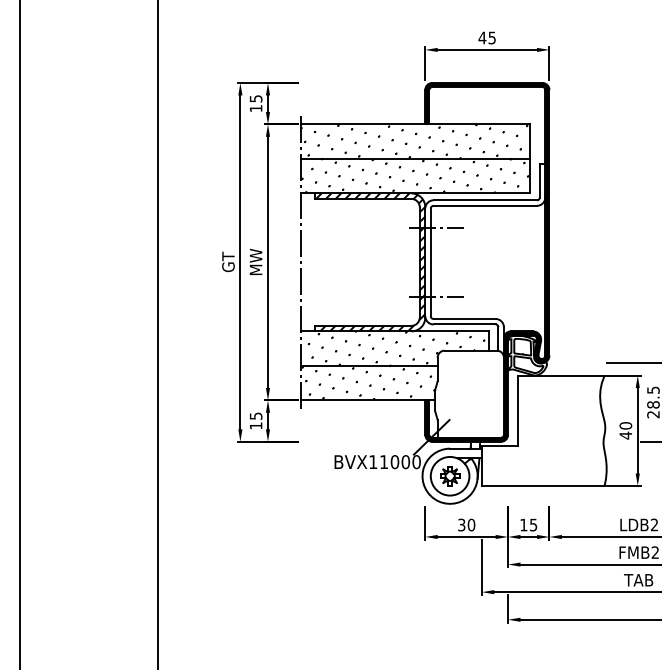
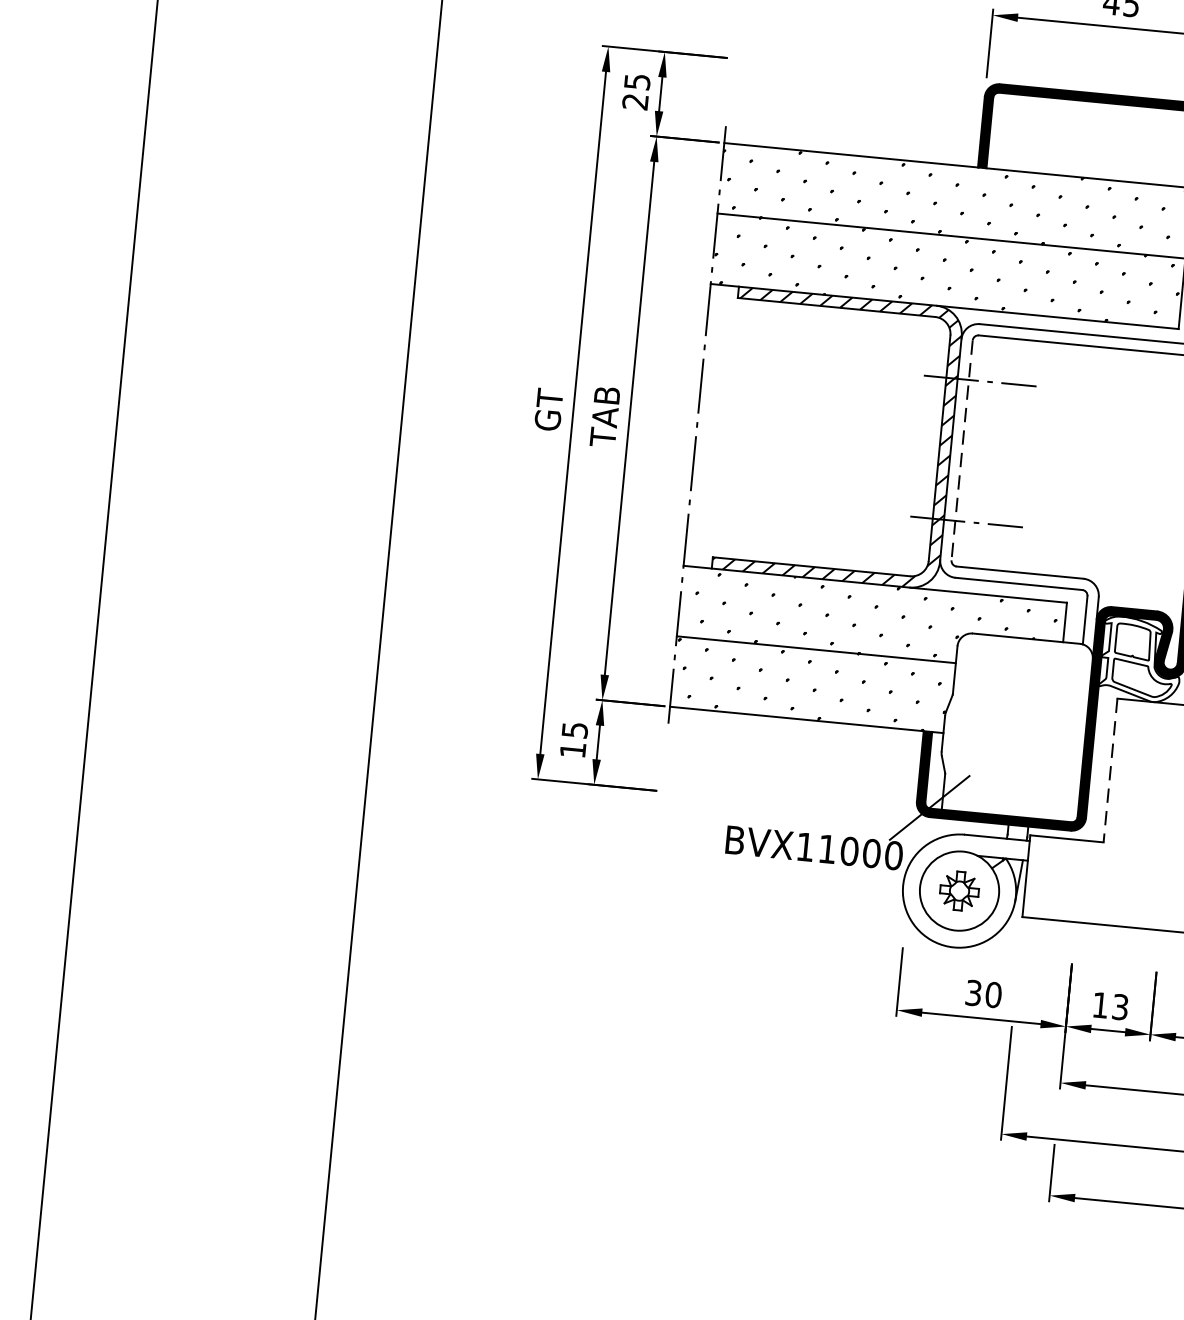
text: (255, 108) -> (634, 101), 15 -> 25
text: (255, 262) -> (604, 416), MW -> TAB
line: (430, 262) -> (961, 450), solid -> dashed
line: (517, 411) -> (1109, 772), solid -> dashed
text: (533, 524) -> (1120, 1006), 15 -> 13

